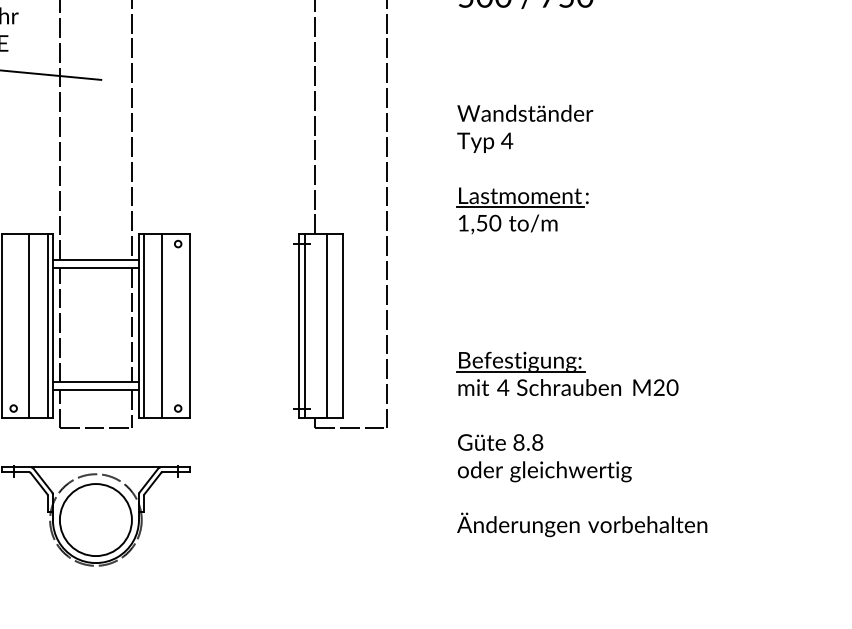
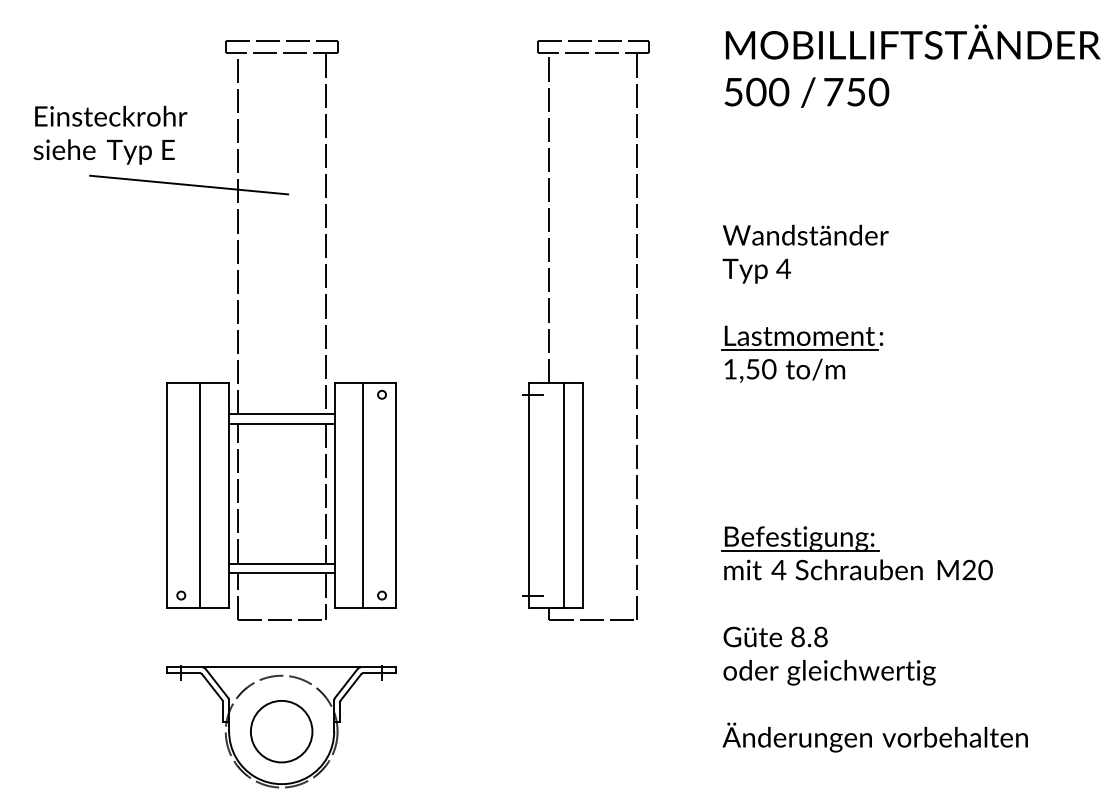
line: (47, 325) -> (222, 494), removed
line: (144, 325) -> (340, 494), removed
line: (305, 325) -> (537, 494), removed
circle: (95, 519) -> (281, 731), size x0.7

